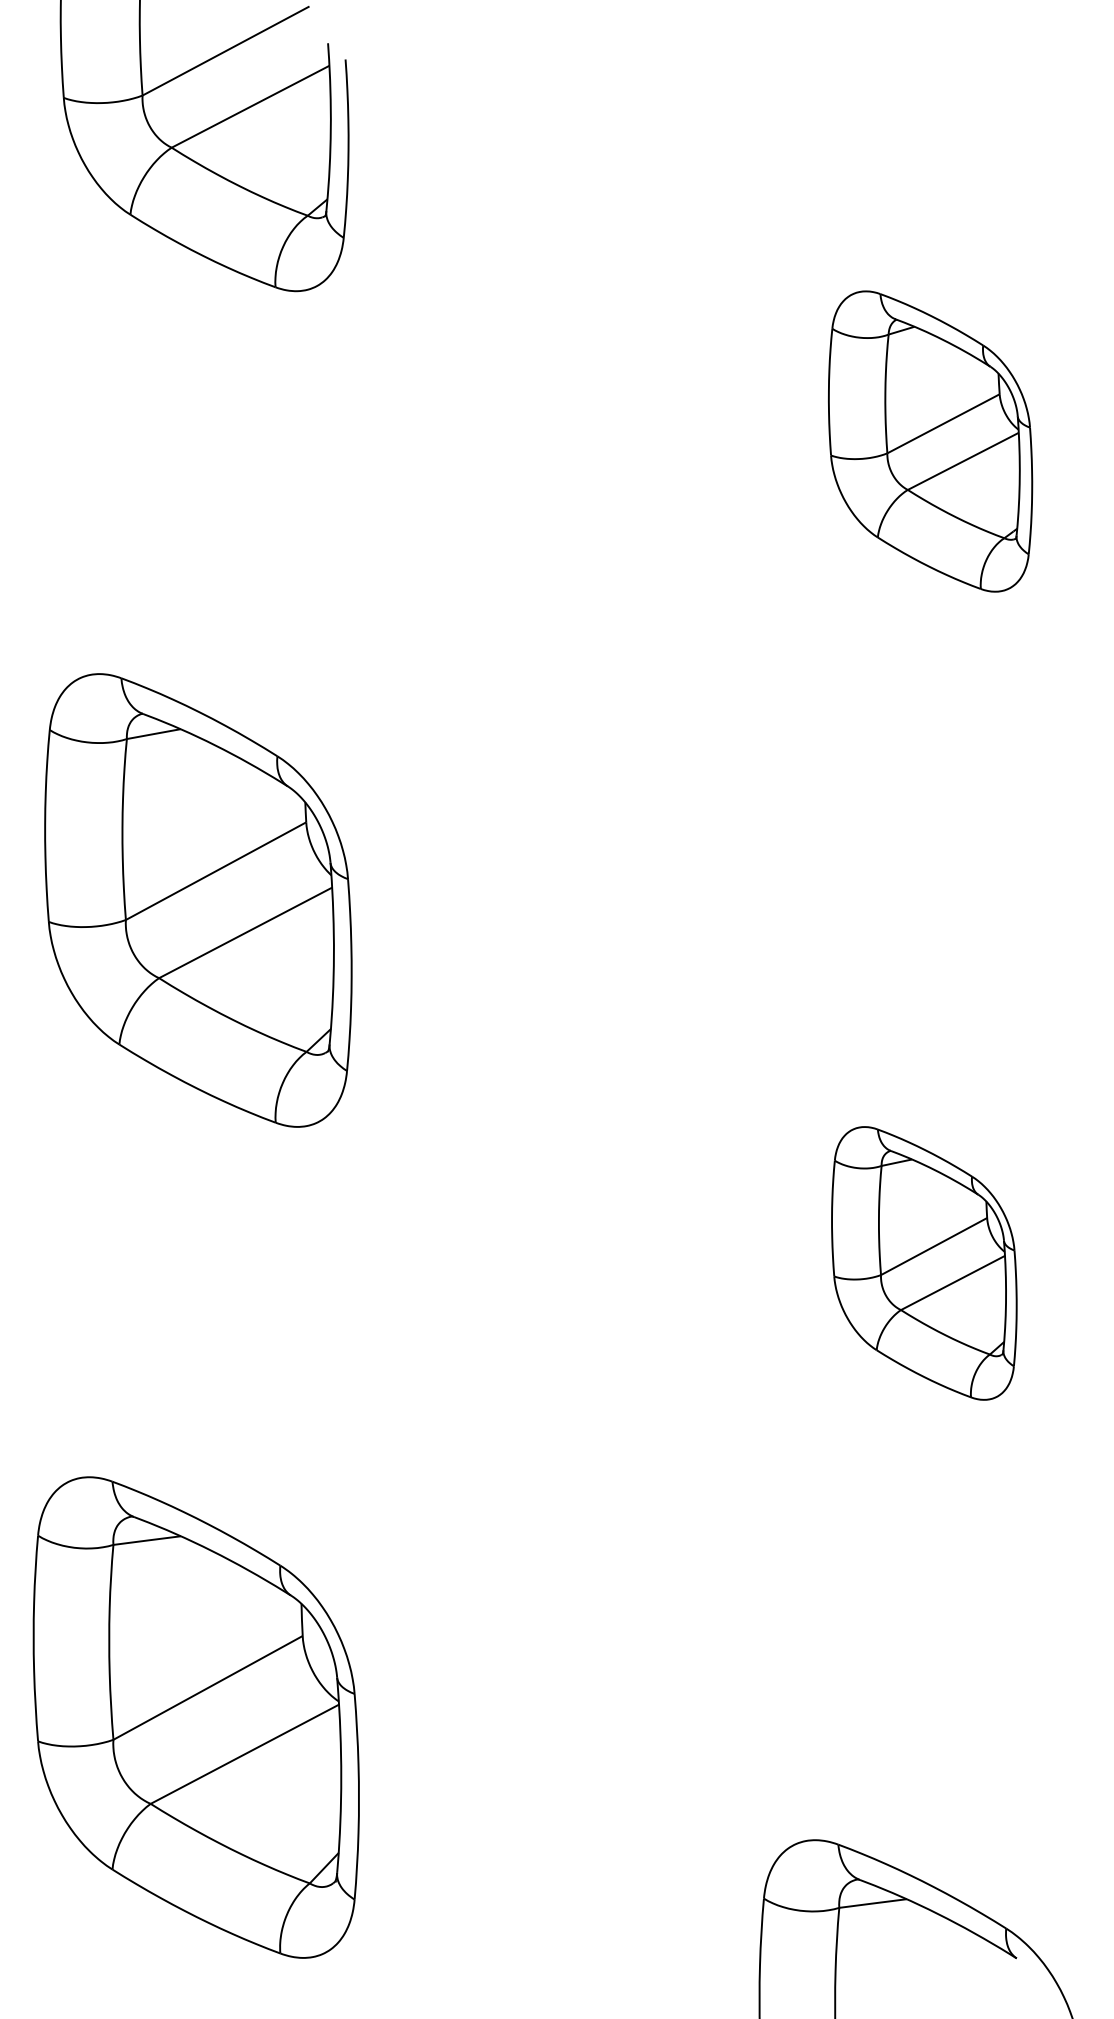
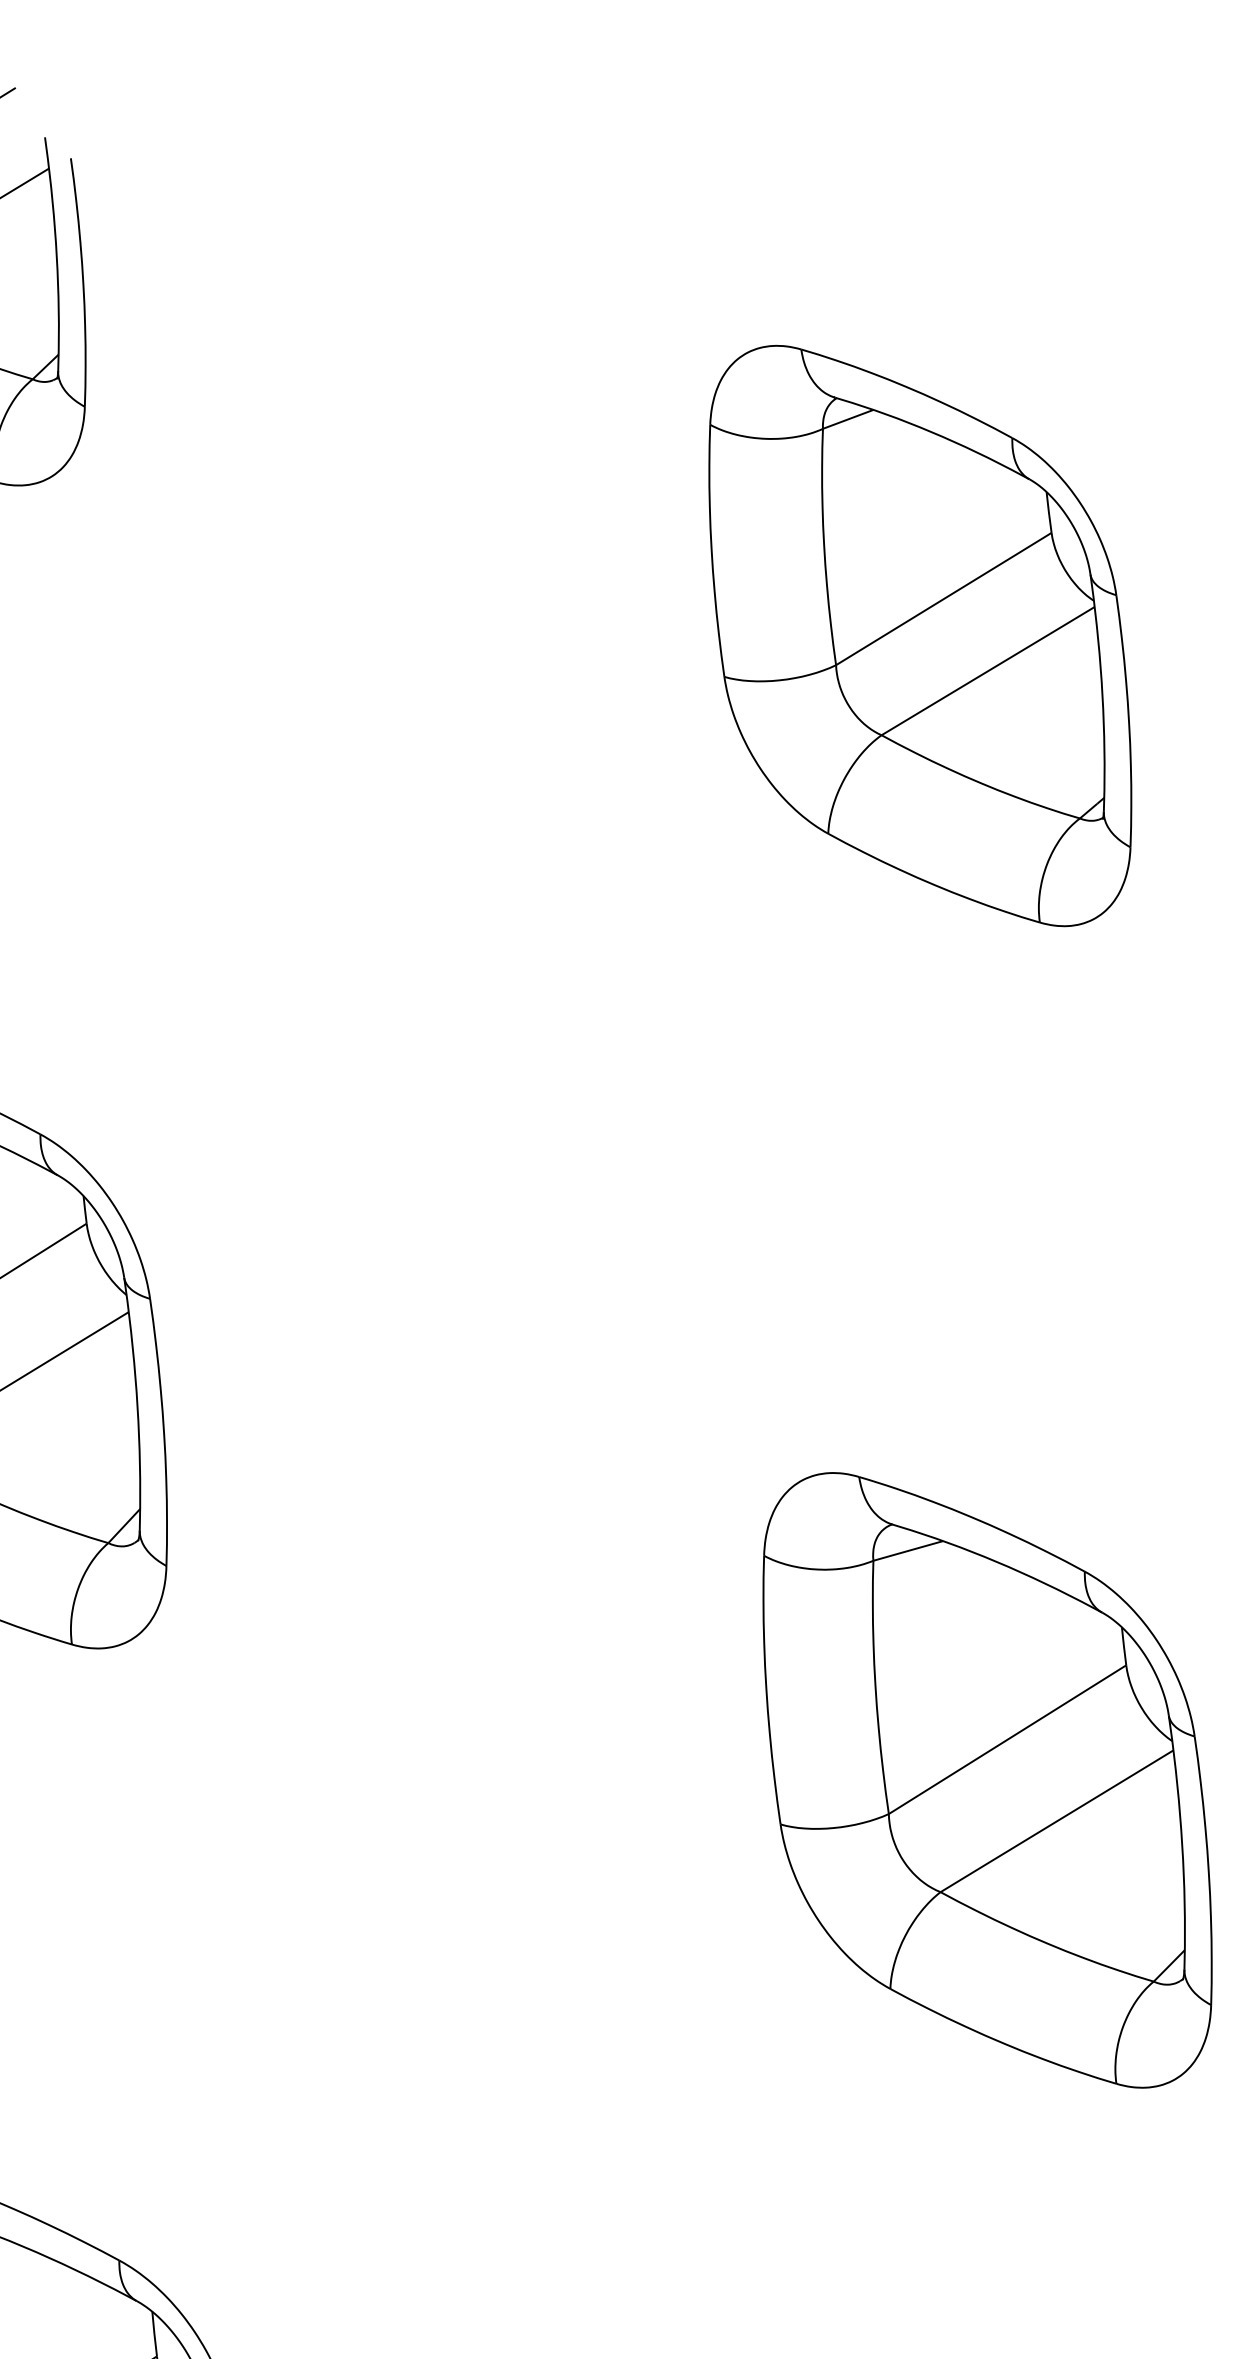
part: (930, 441) -> (920, 635), size x1.43
part: (924, 1263) -> (987, 1780), size x1.67

